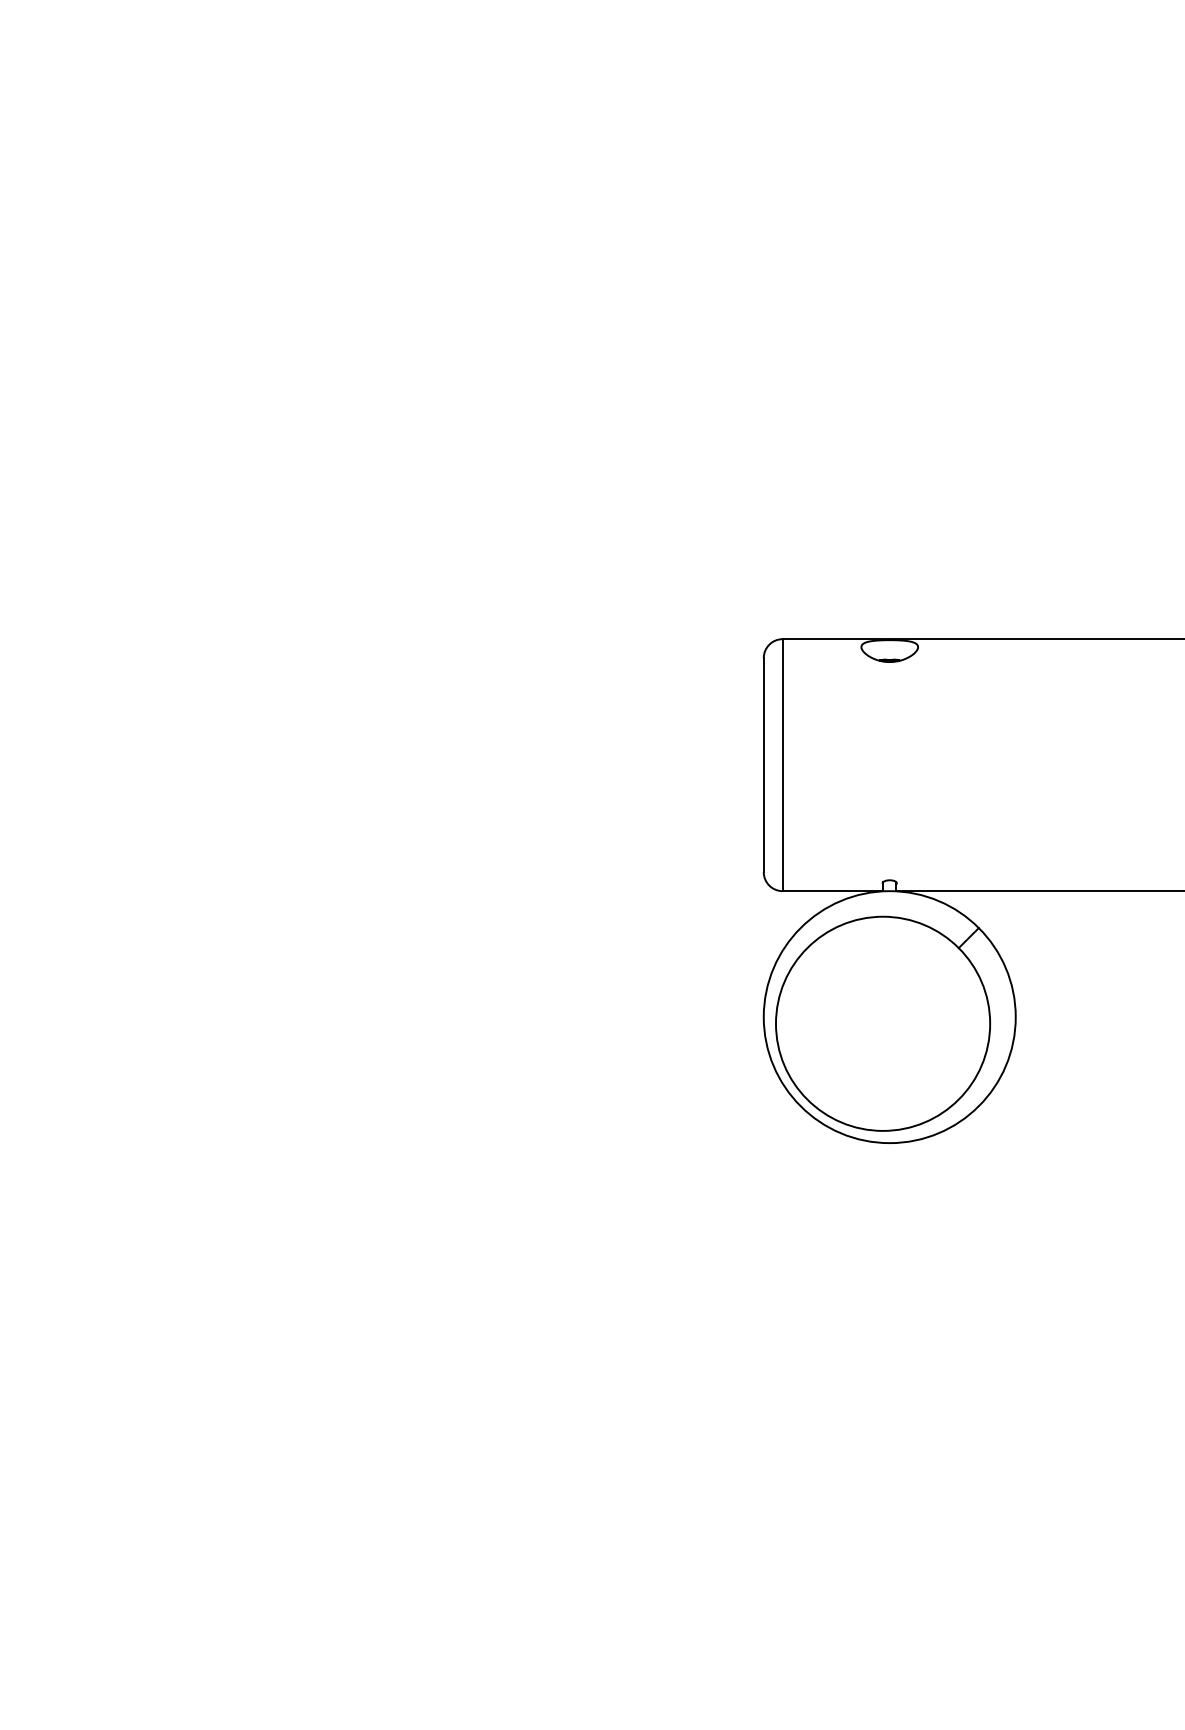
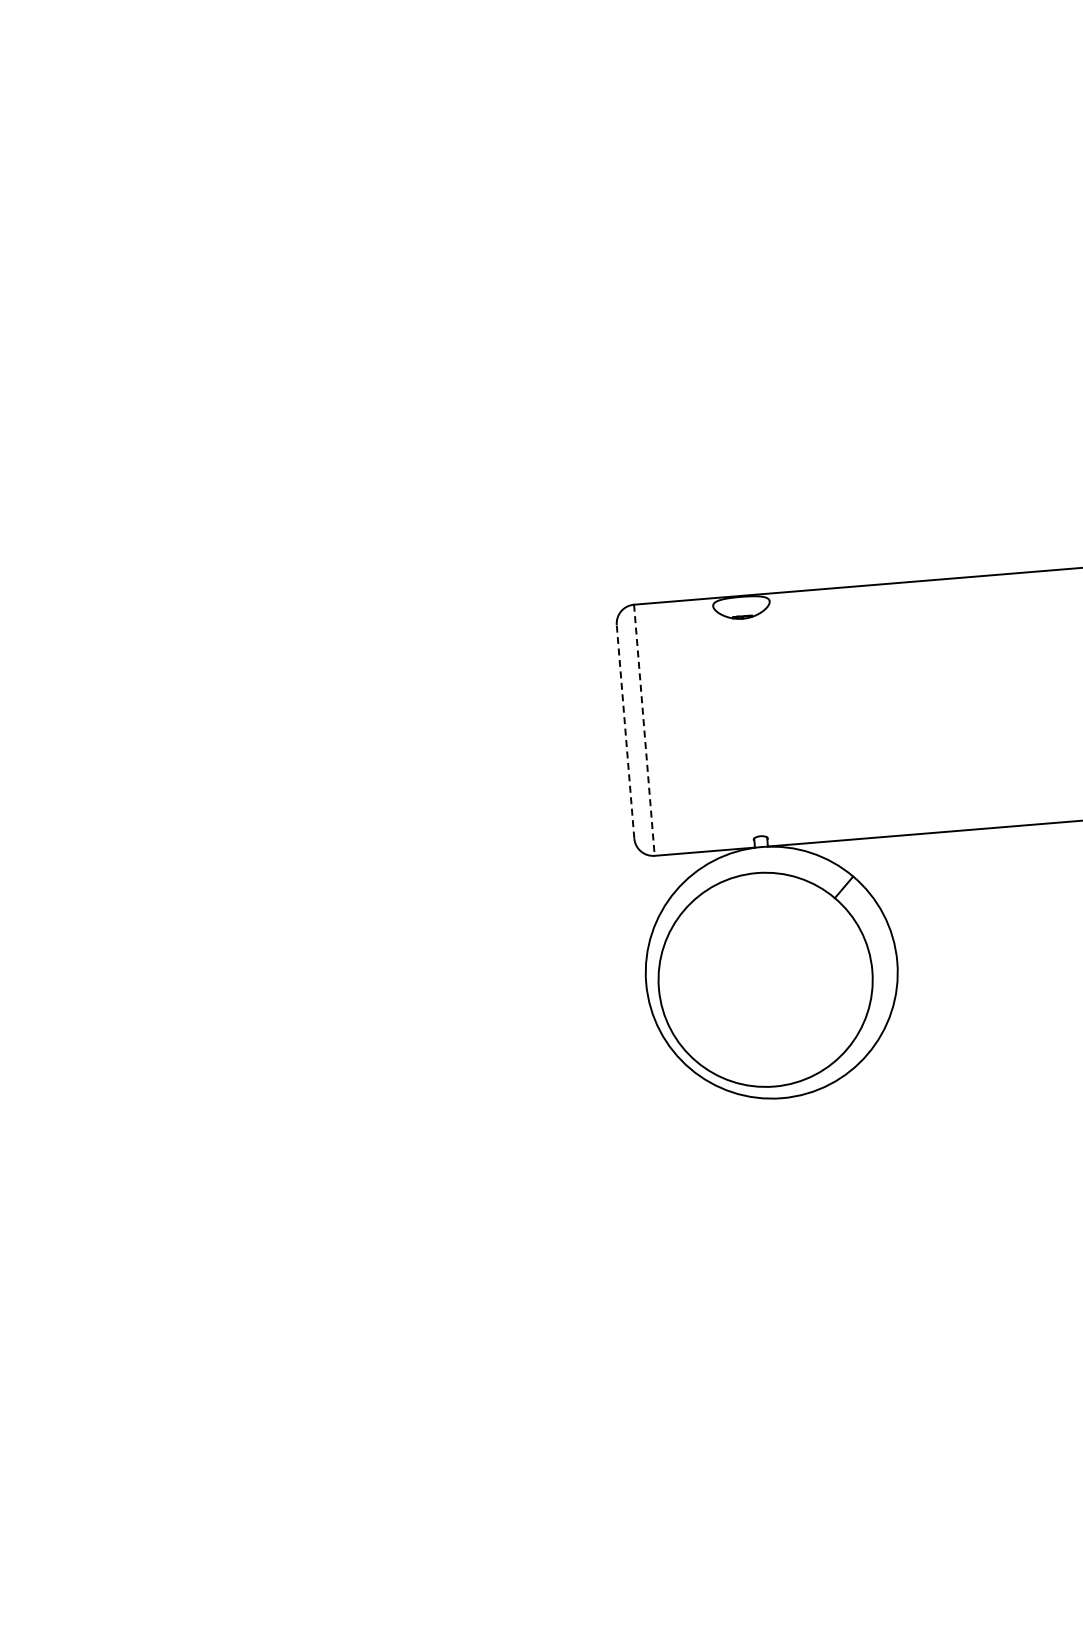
line: (763, 764) -> (625, 731), solid -> dashed
line: (782, 765) -> (644, 730), solid -> dashed

